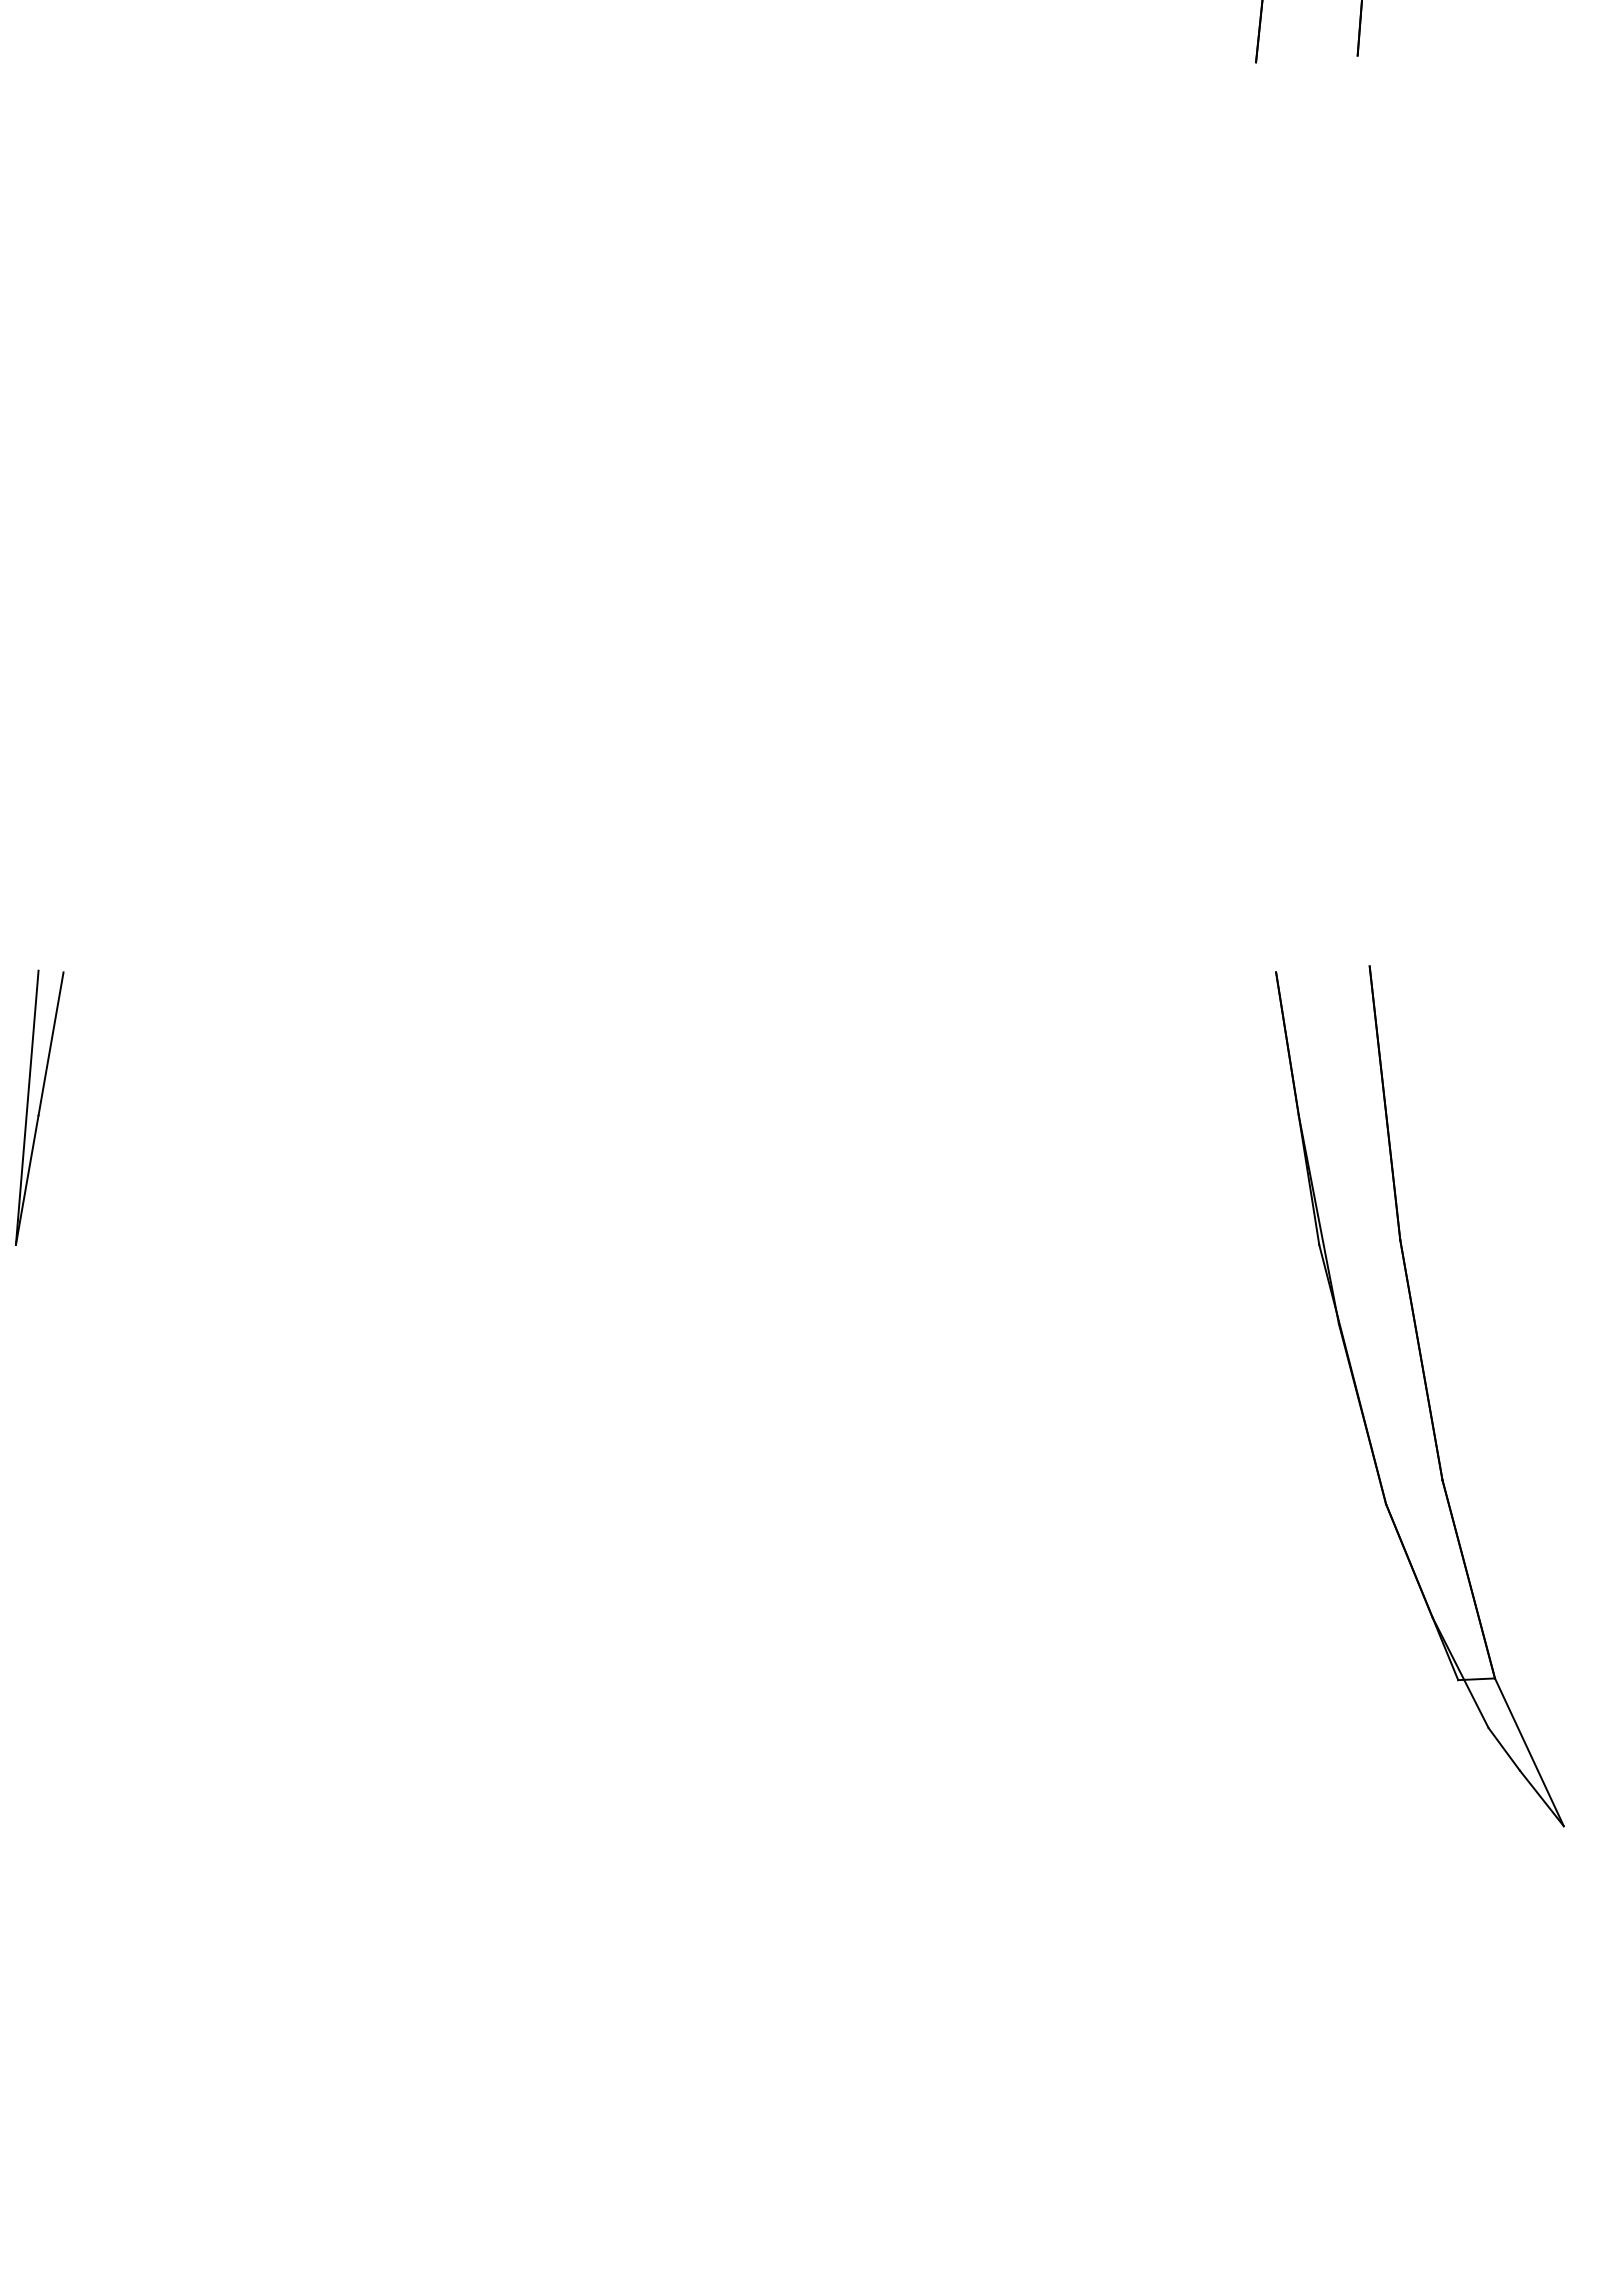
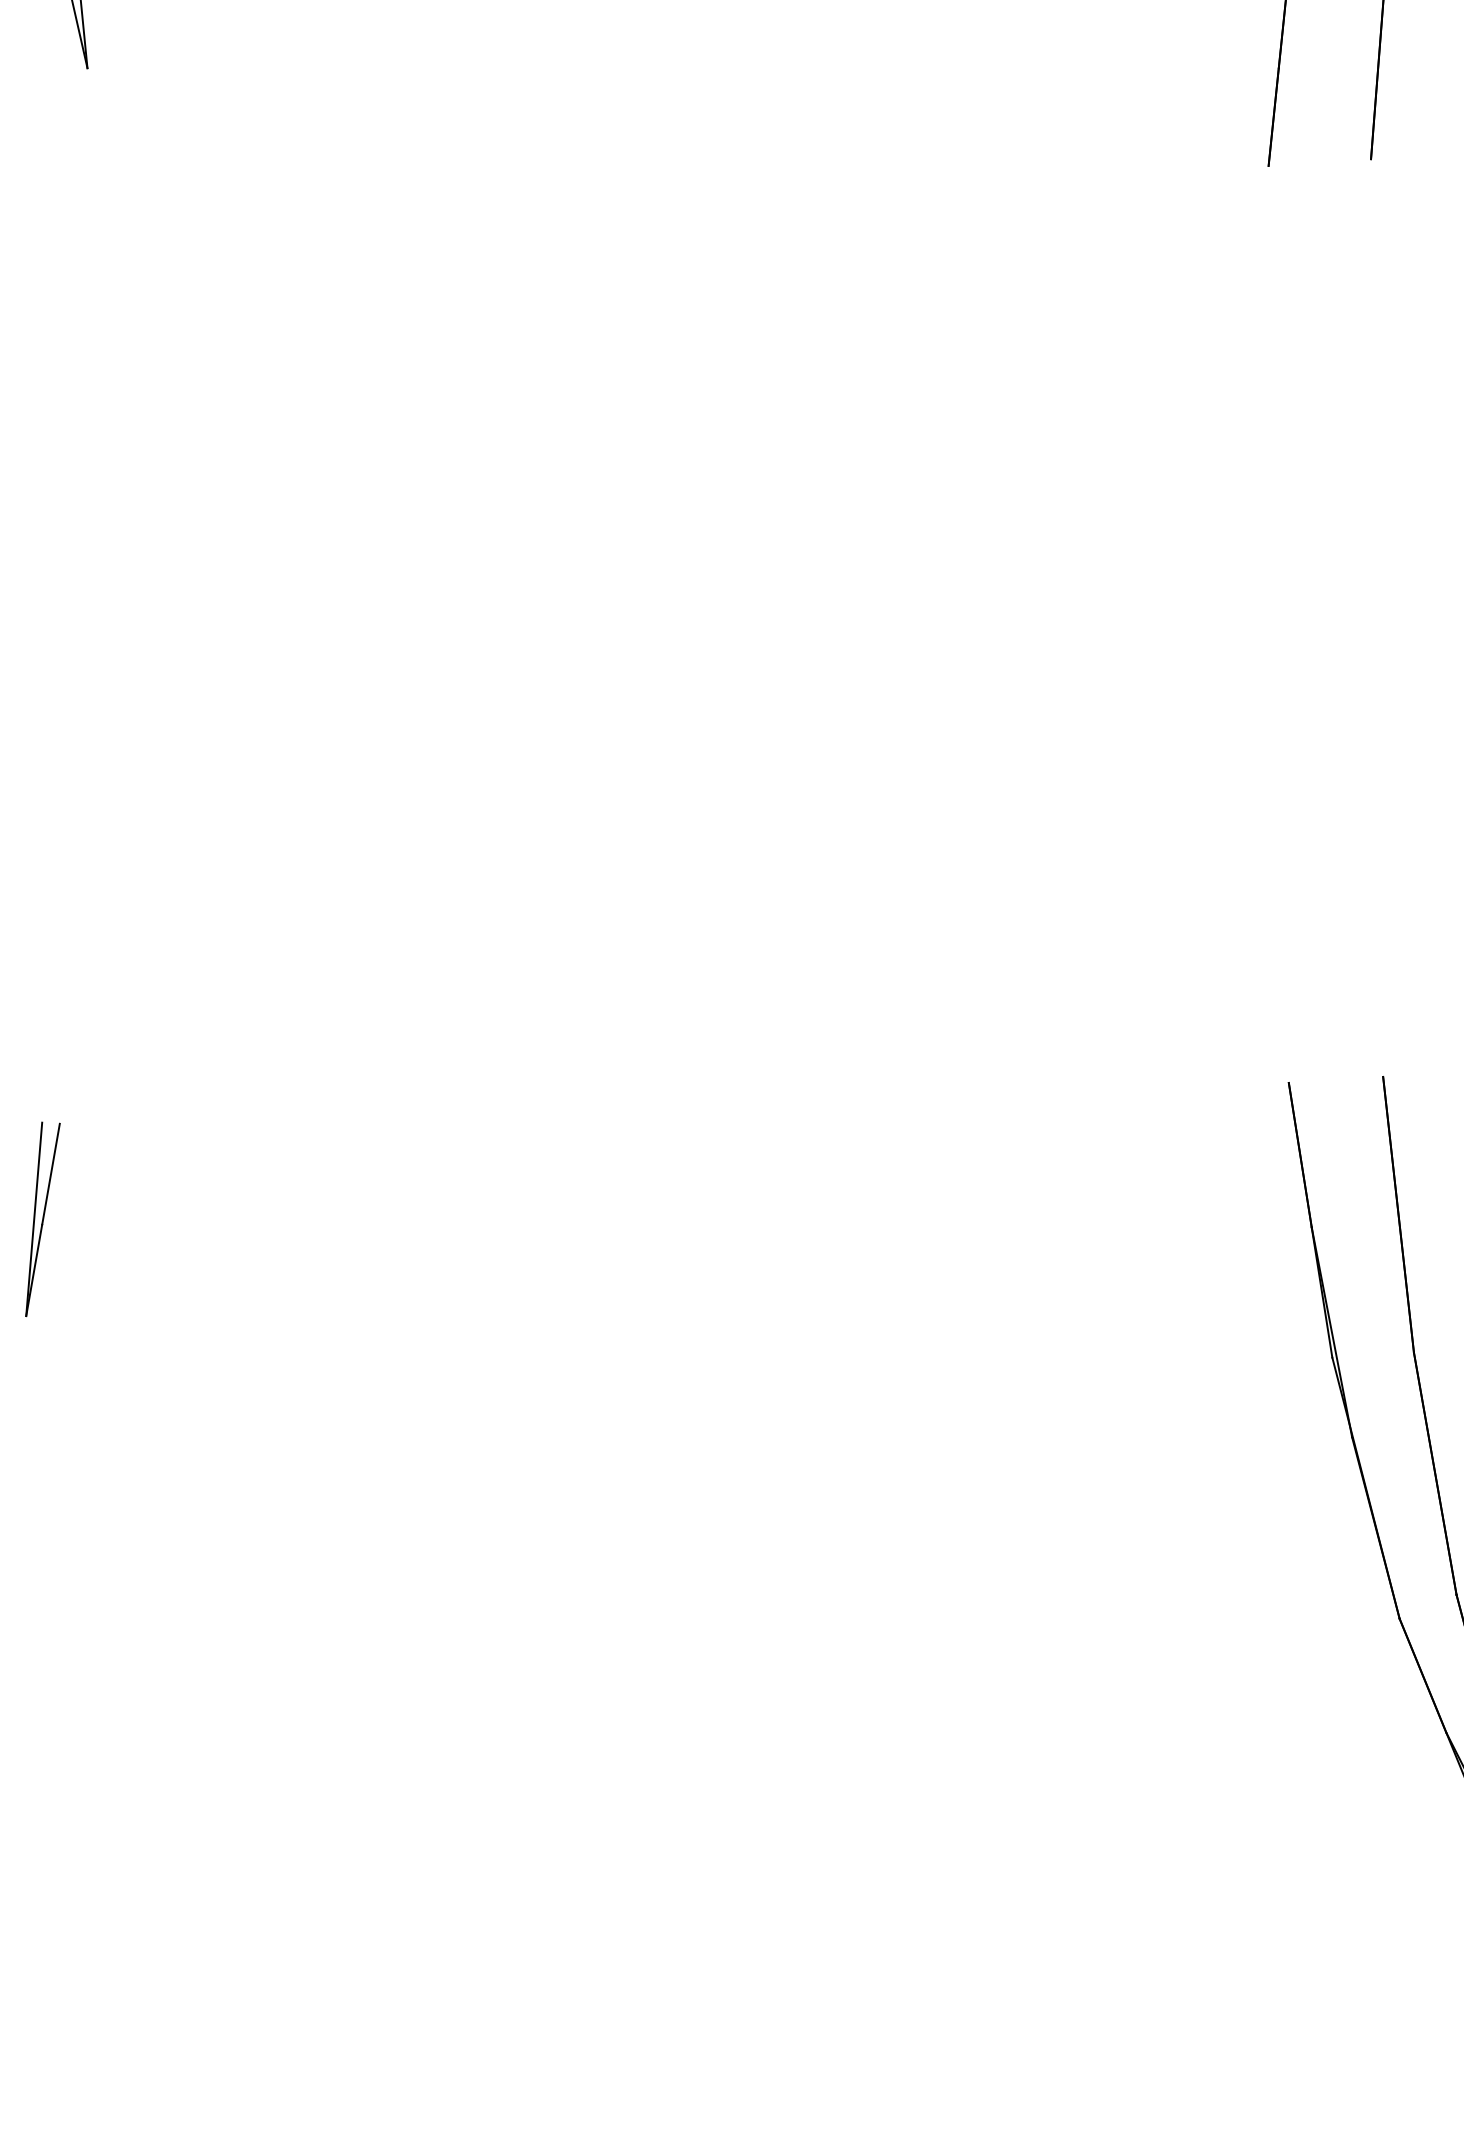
part: (39, 1107) -> (42, 1219), size x0.7

